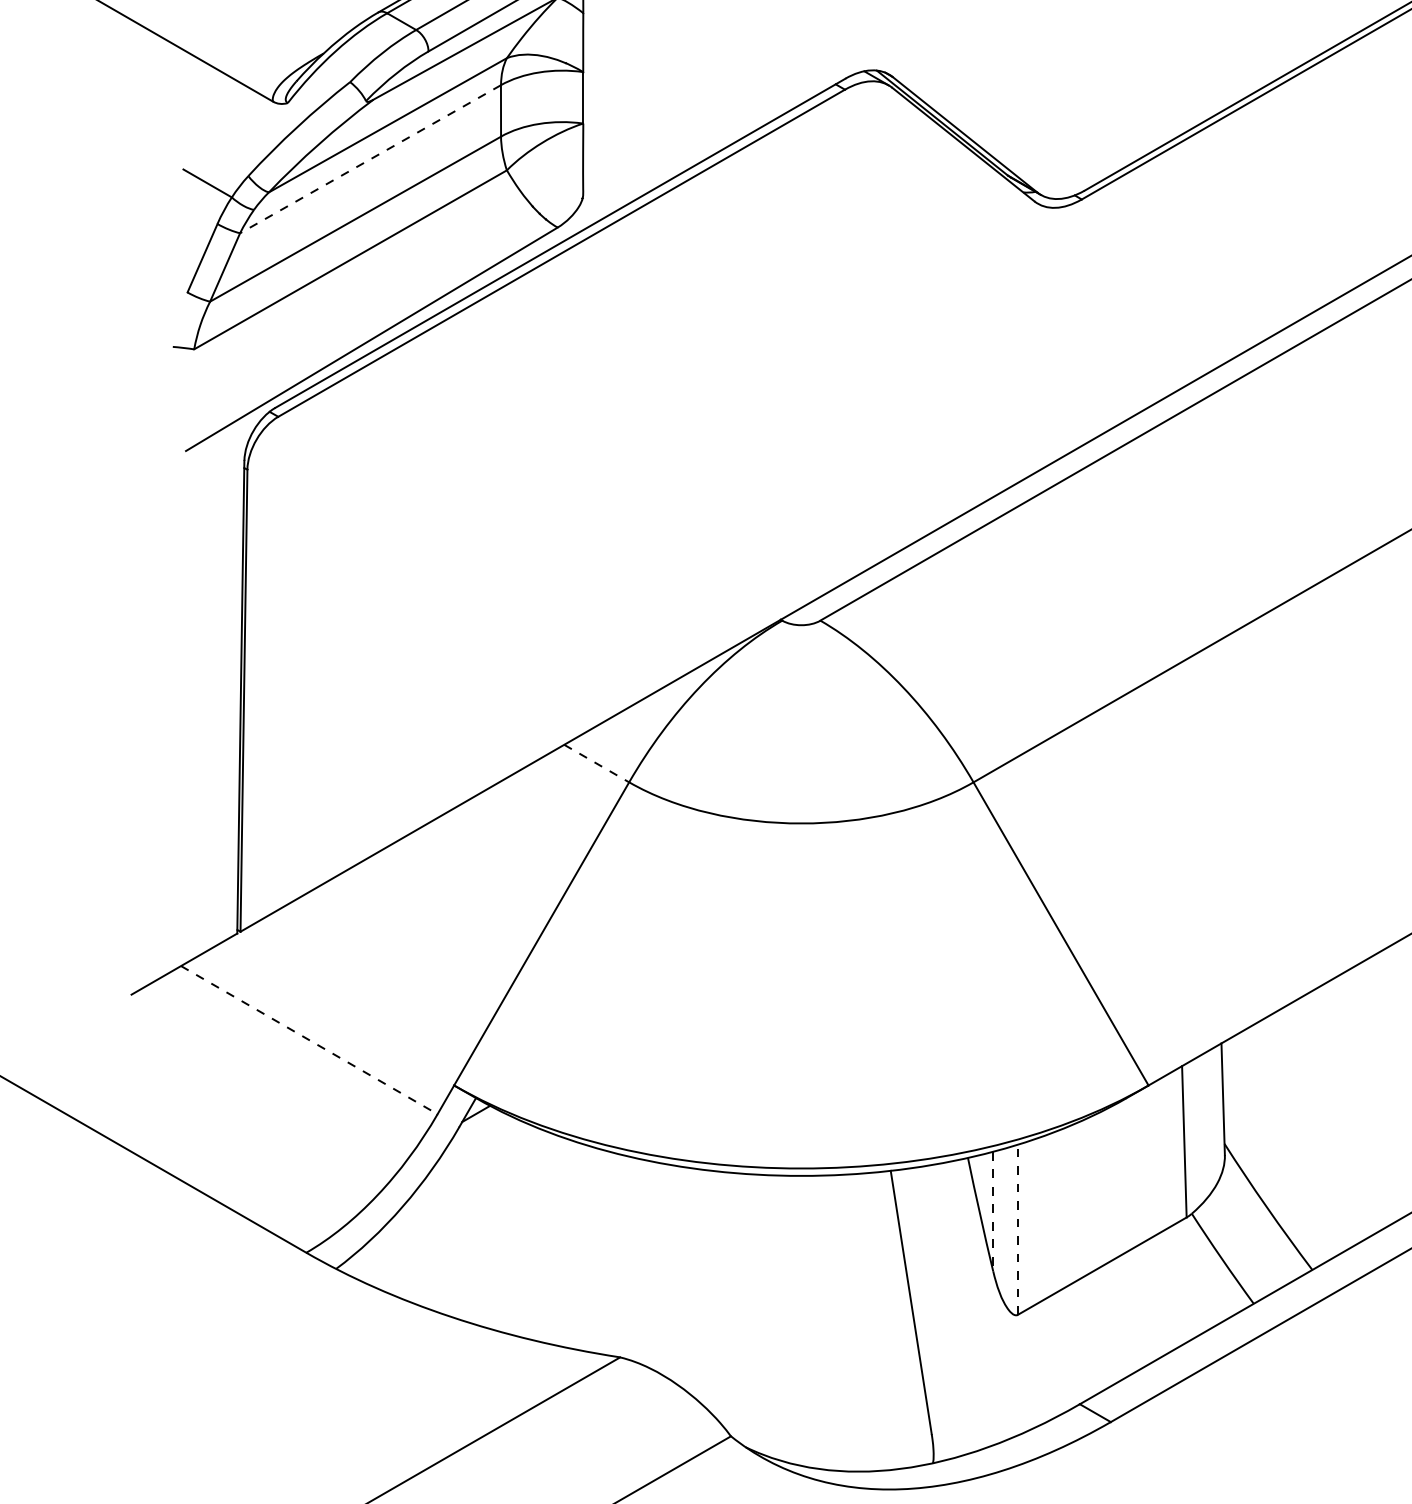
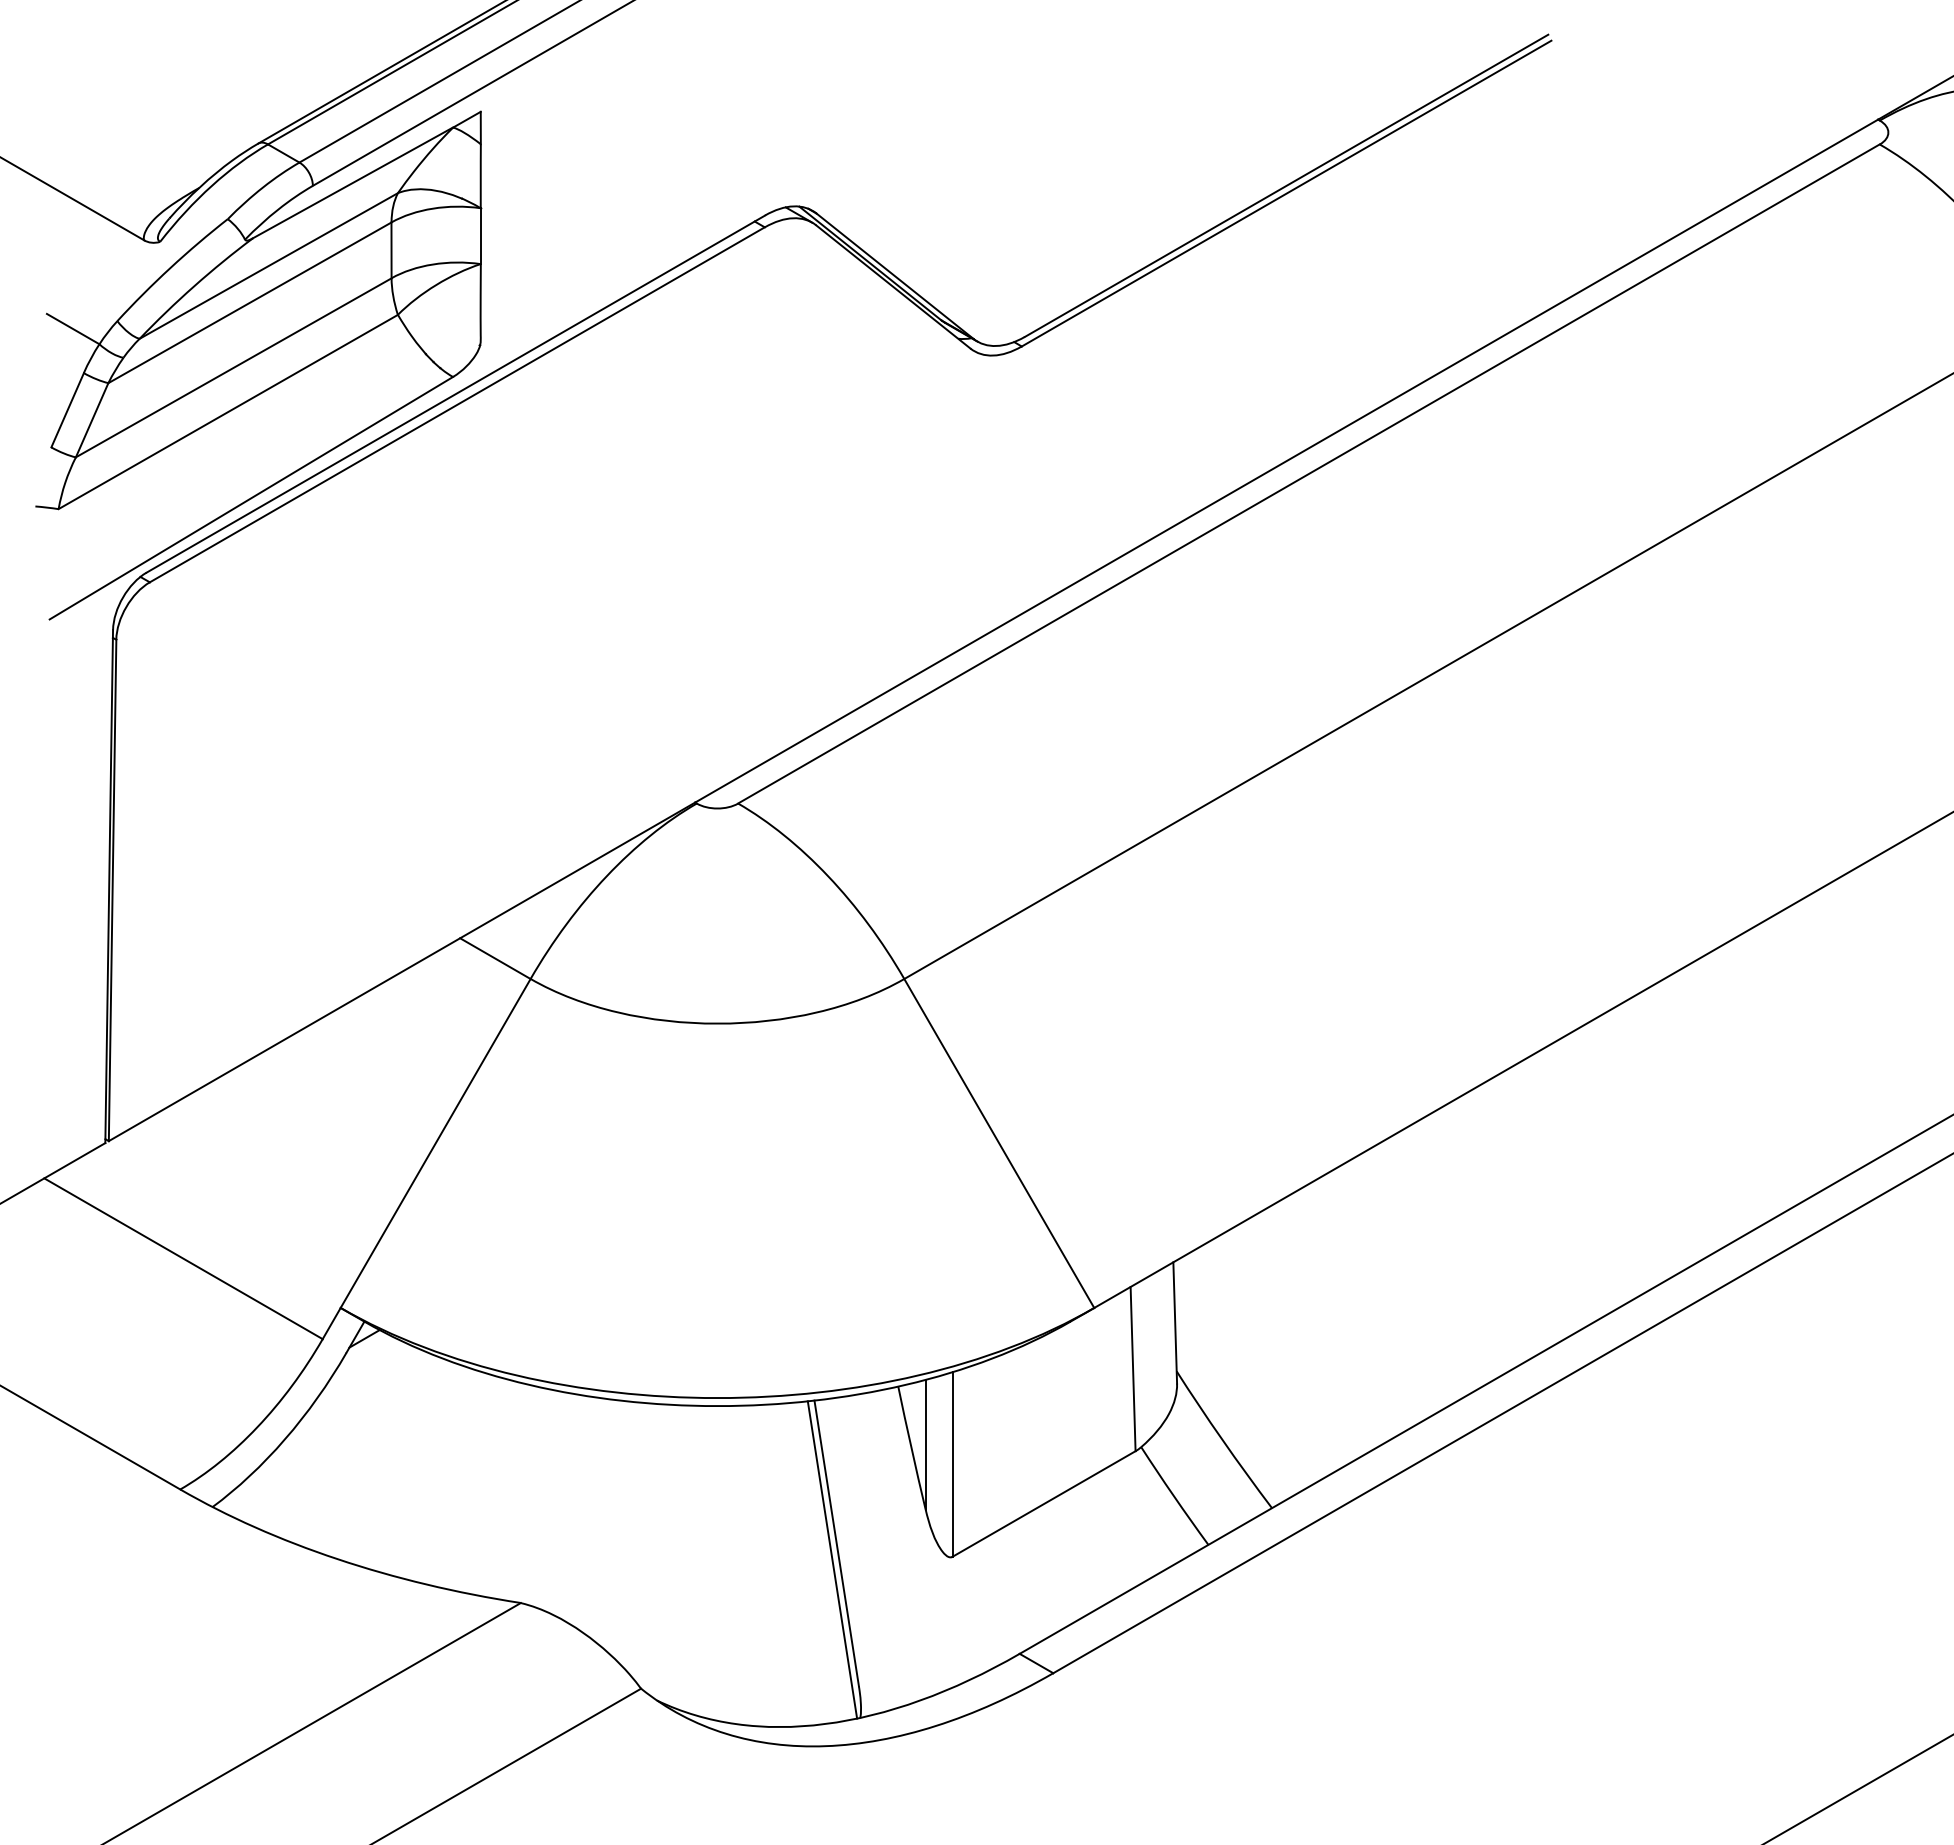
line: (370, 158) -> (249, 302), dashed -> solid
line: (596, 763) -> (495, 958), dashed -> solid
line: (309, 1039) -> (183, 1258), dashed -> solid
line: (993, 1211) -> (925, 1444), dashed -> solid
line: (1017, 1228) -> (952, 1463), dashed -> solid
line: (907, 1317) -> (832, 1559), added

